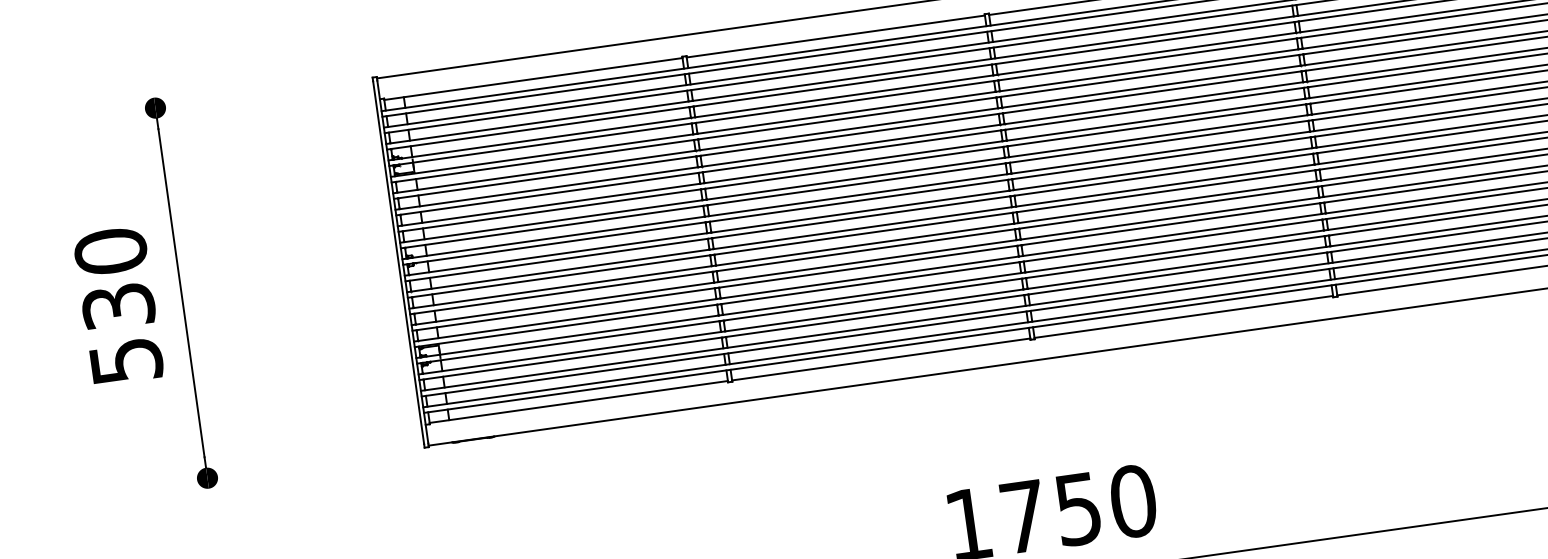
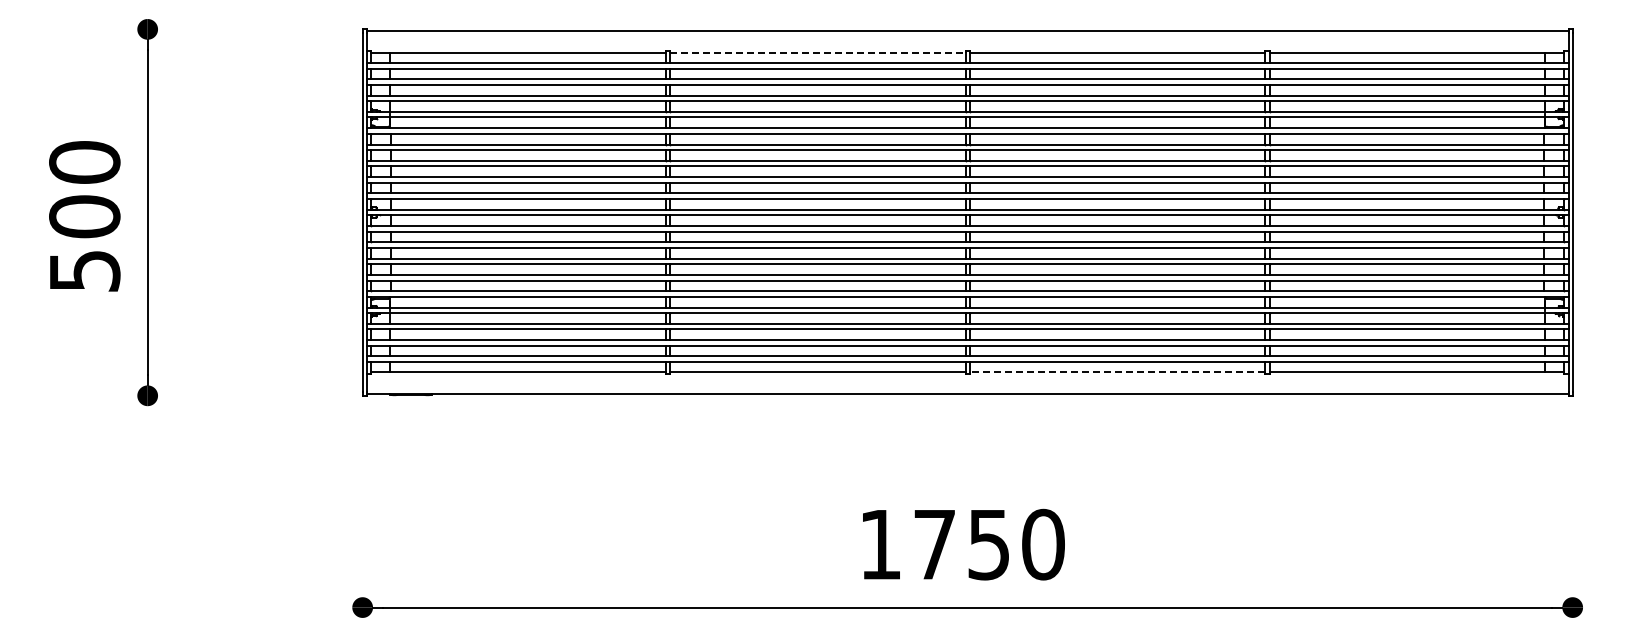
line: (835, 36) -> (817, 52), solid -> dashed
text: (118, 306) -> (84, 216), 530 -> 500
line: (1183, 317) -> (1117, 372), solid -> dashed

